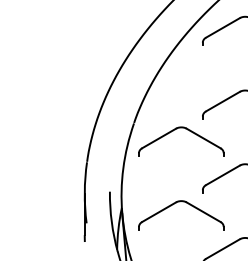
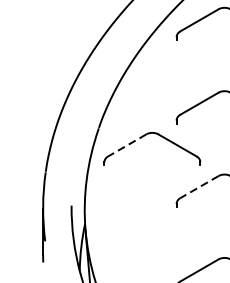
line: (159, 138) -> (127, 145), solid -> dashed
line: (222, 175) -> (198, 187), solid -> dashed
part: (189, 205) -> (161, 221), removed

